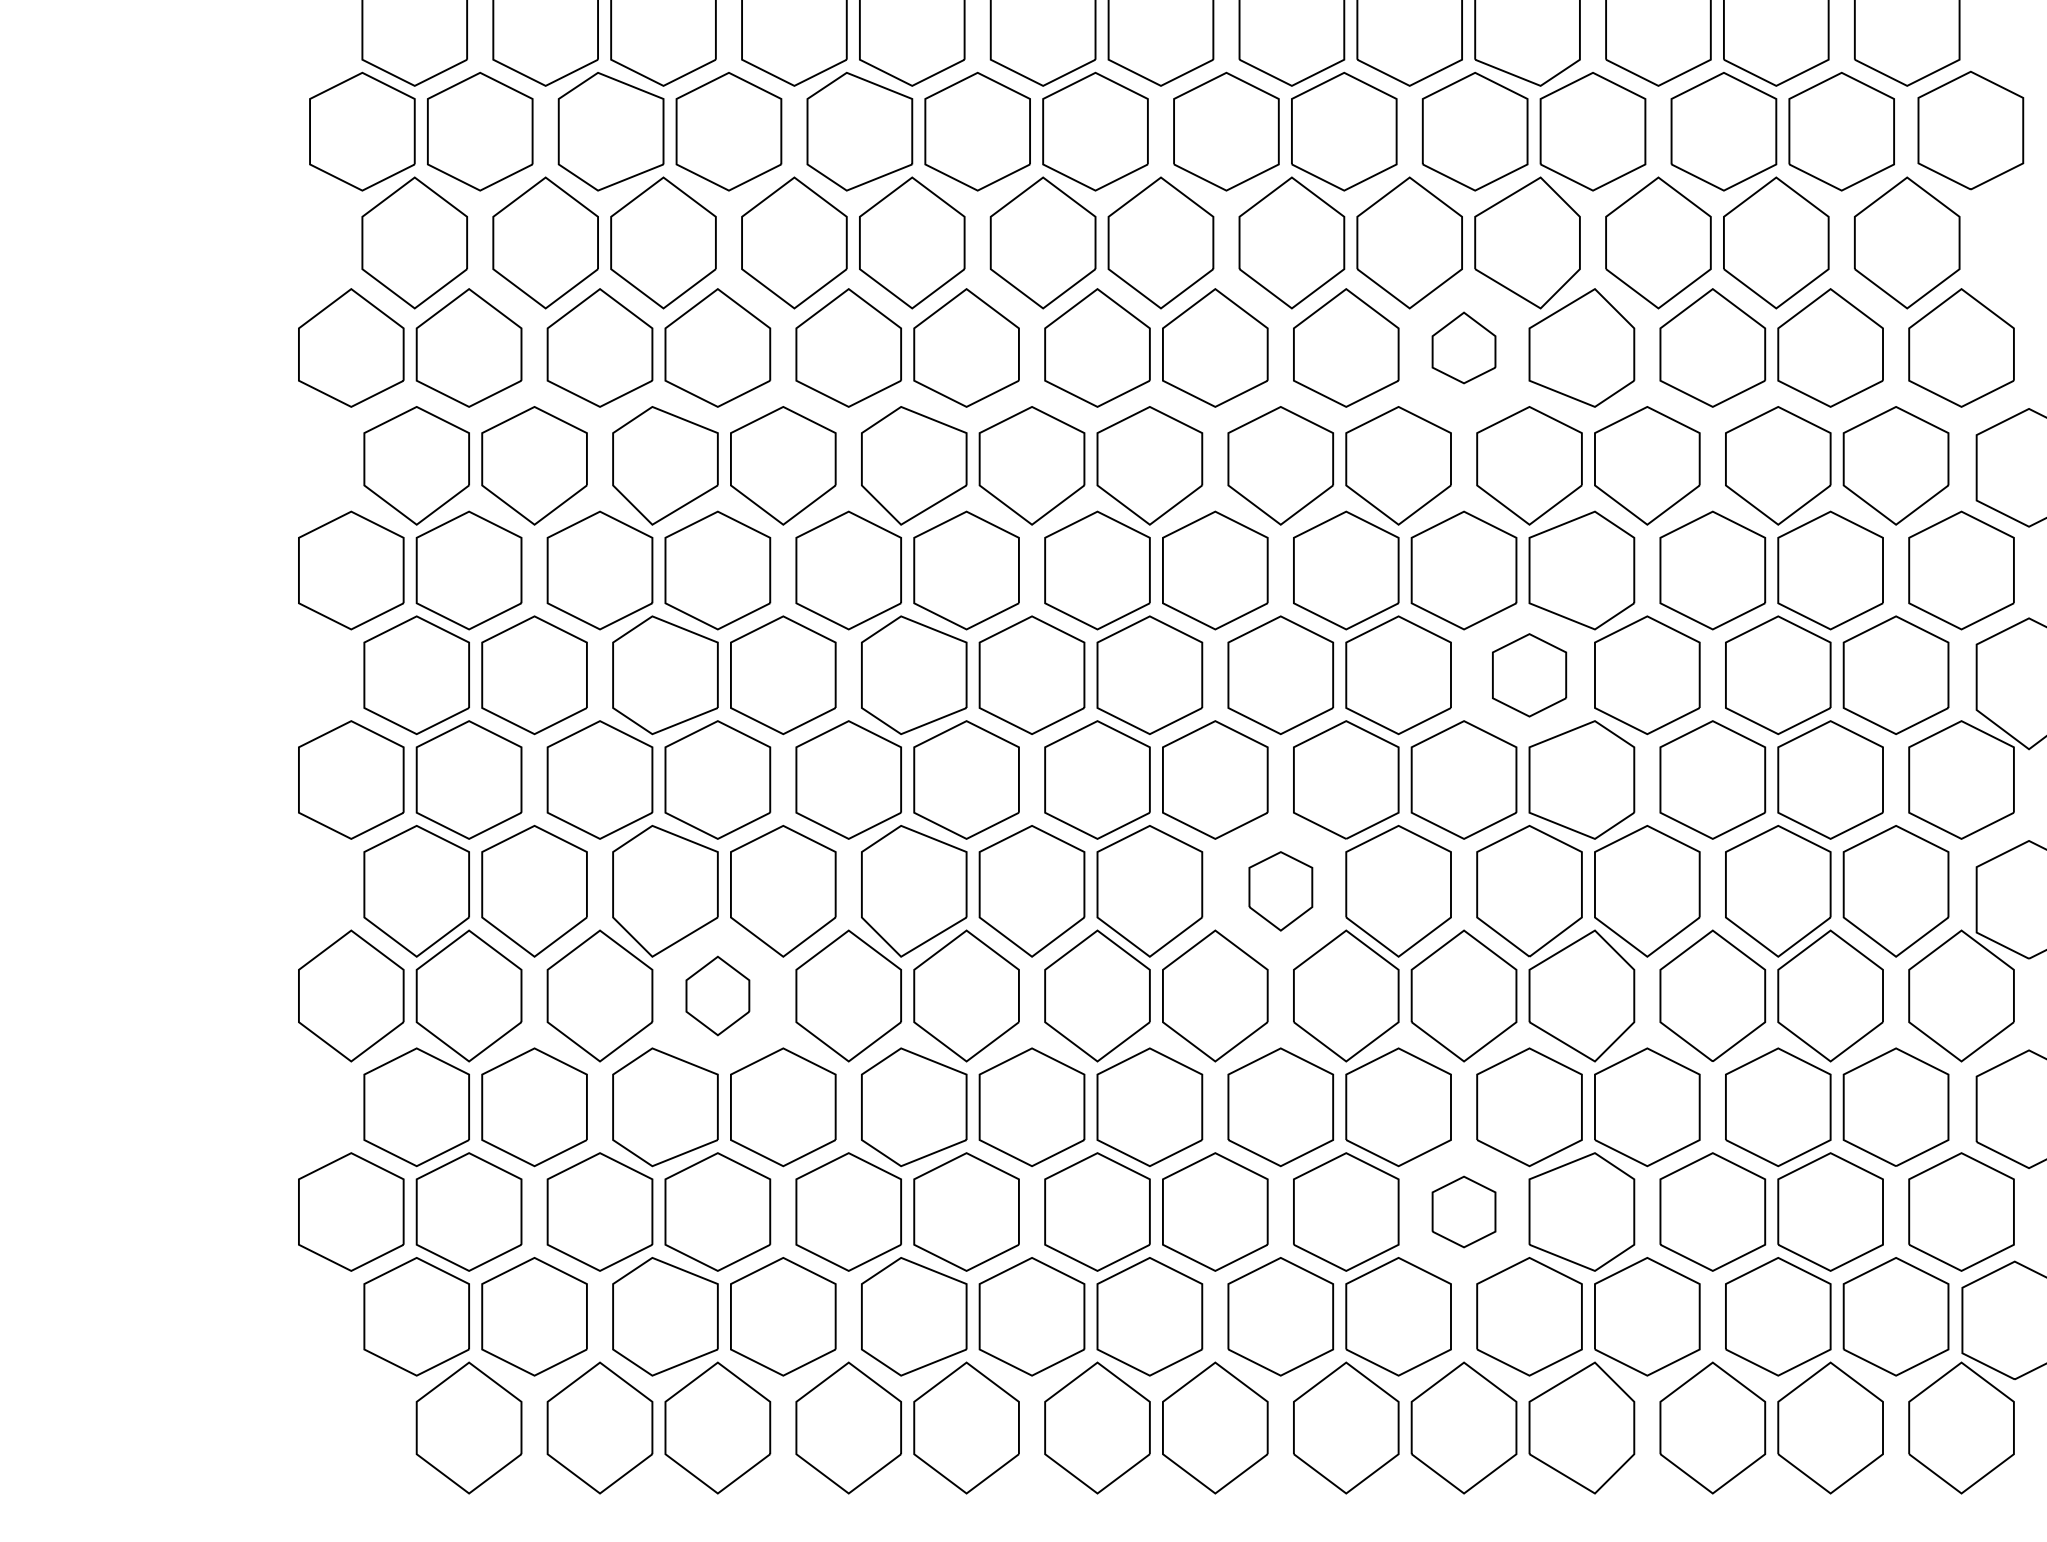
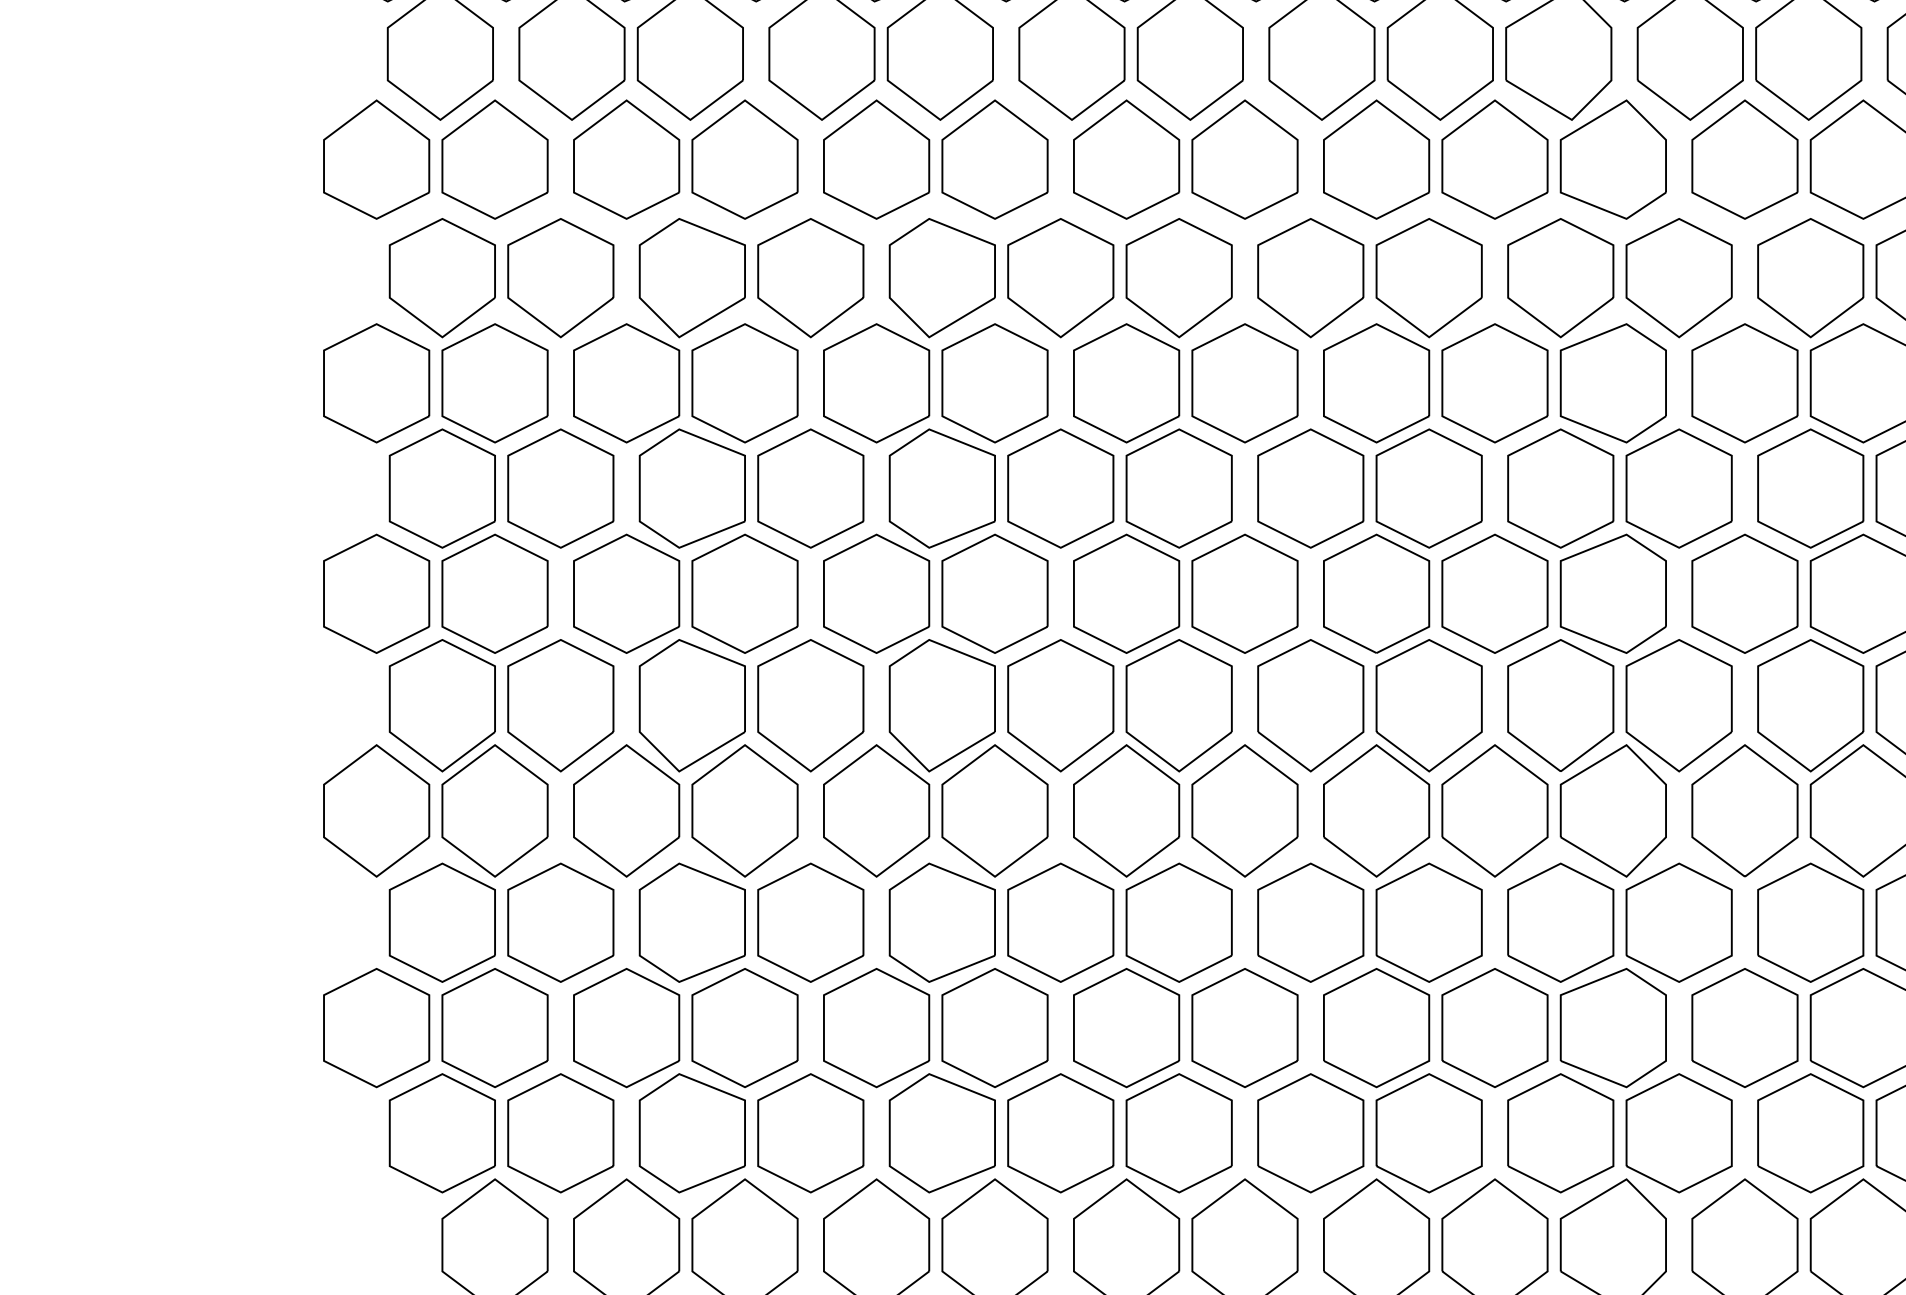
part: (1463, 347) -> (1494, 159), size x1.67
part: (1529, 675) -> (1560, 488), size x1.43
part: (1280, 891) -> (1310, 705), size x1.67
part: (717, 995) -> (744, 810), size x1.67
part: (1463, 1211) -> (1494, 1027), size x1.67

